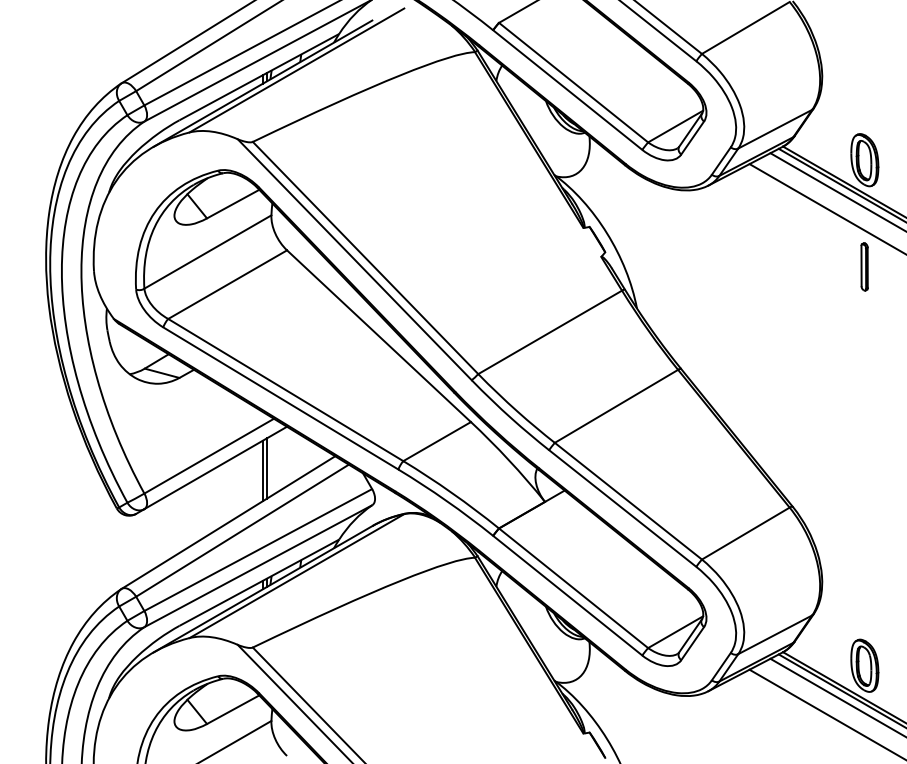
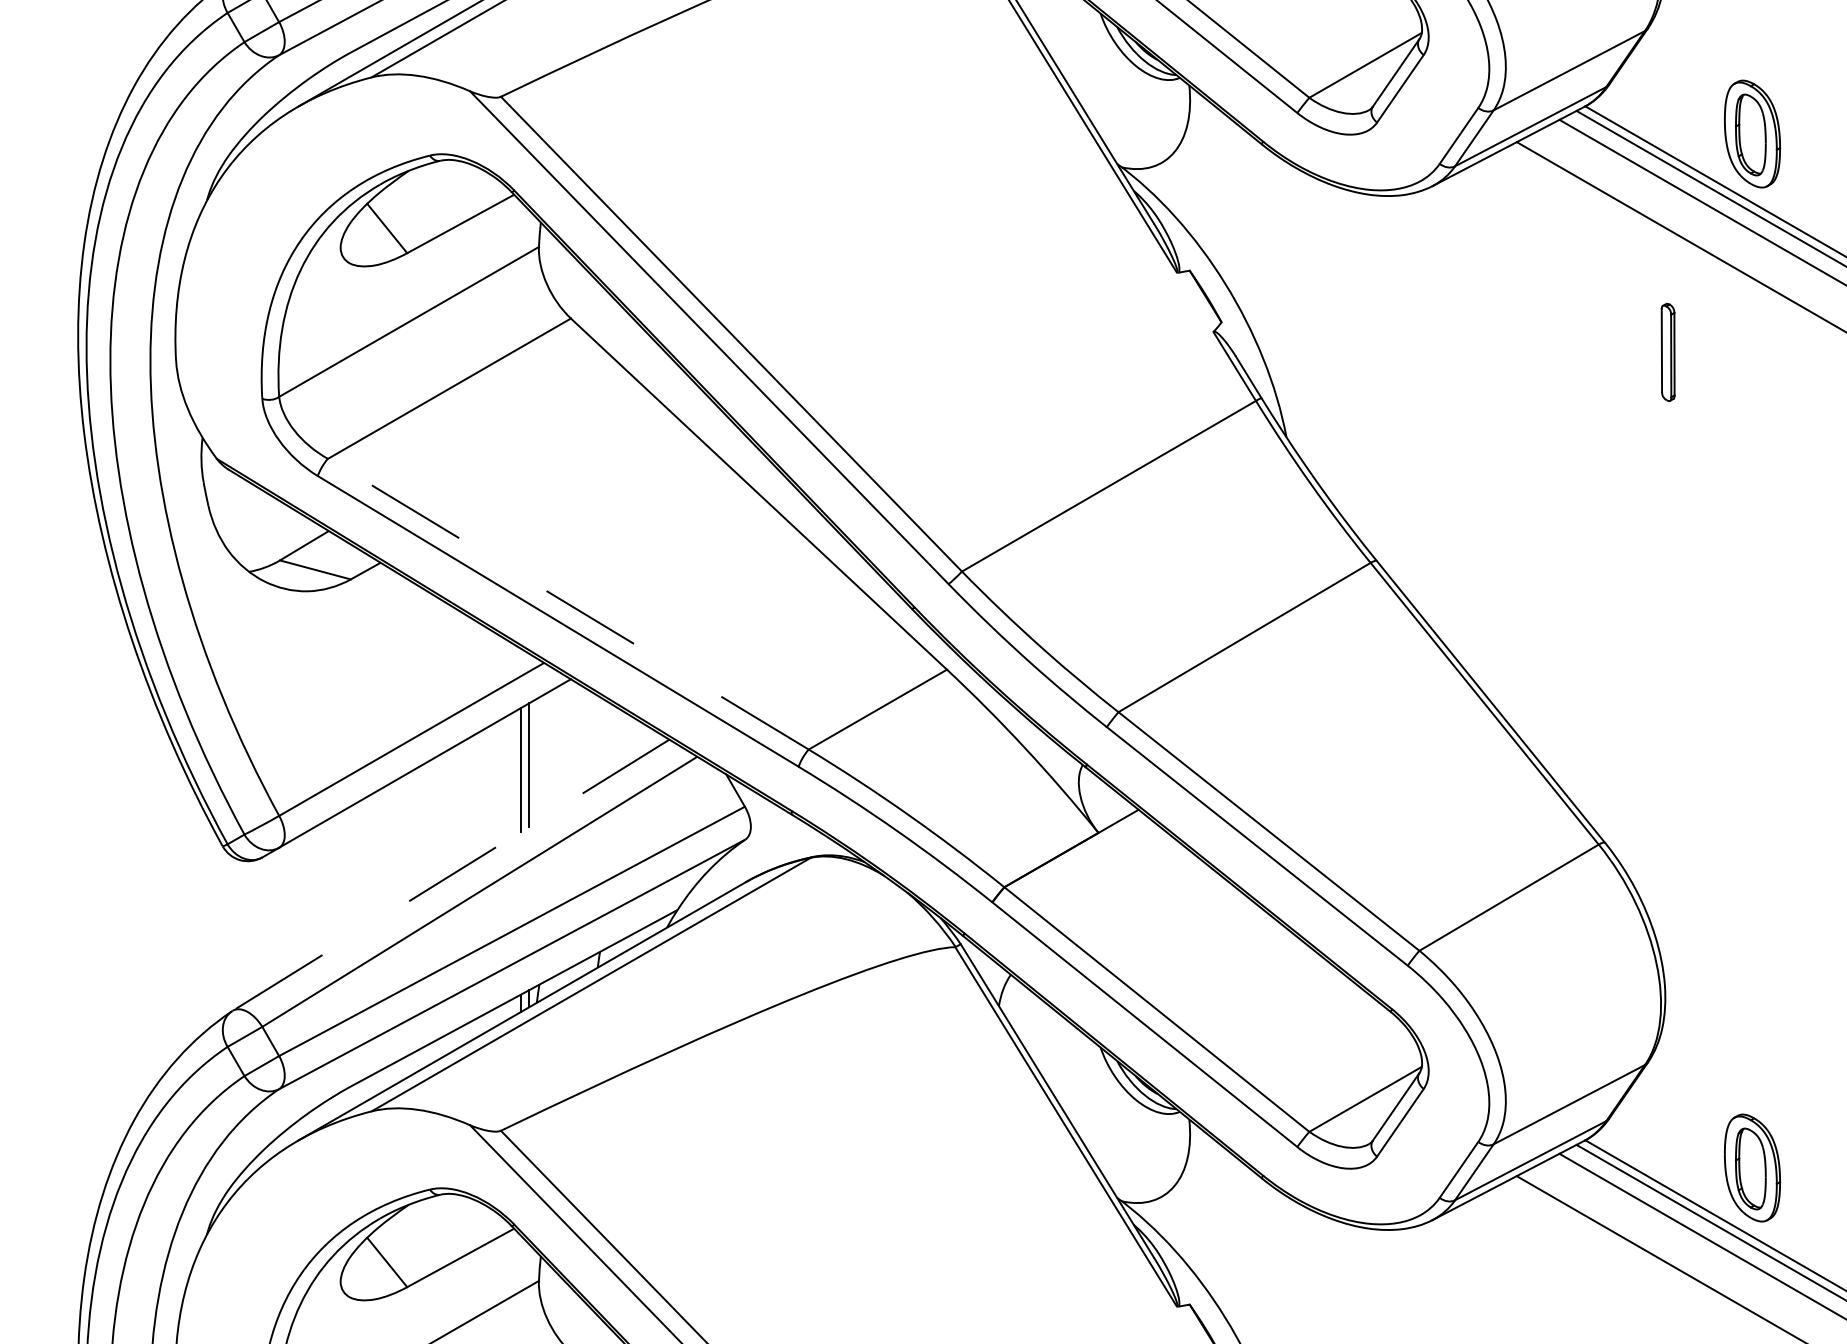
part: (864, 266) -> (1667, 351), moved
line: (285, 389) -> (567, 603), solid -> dashed
line: (228, 522) -> (451, 875), solid -> dashed

